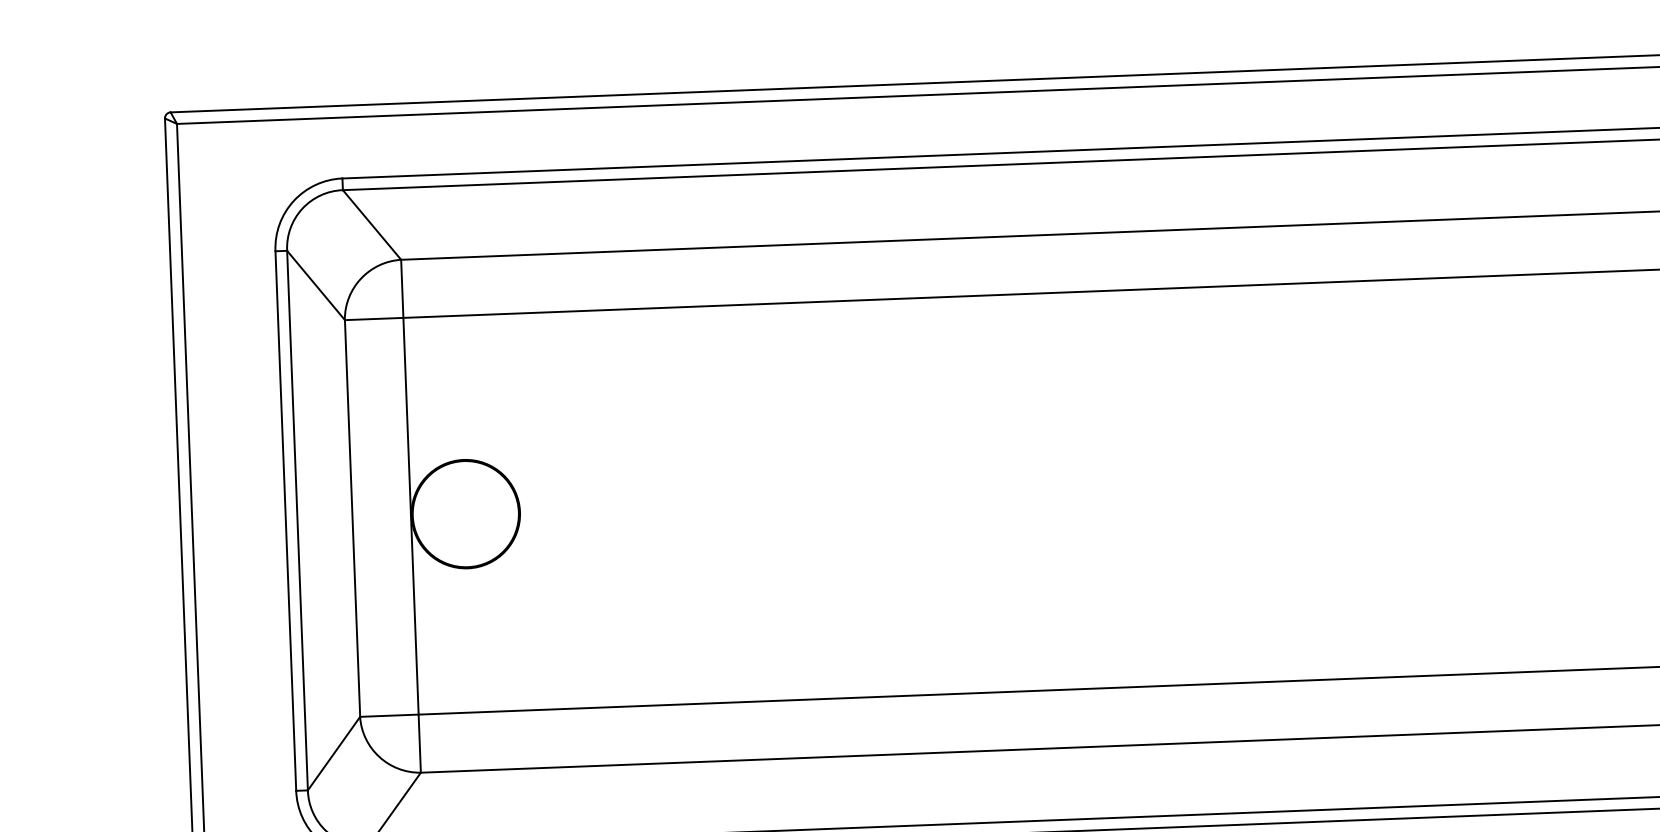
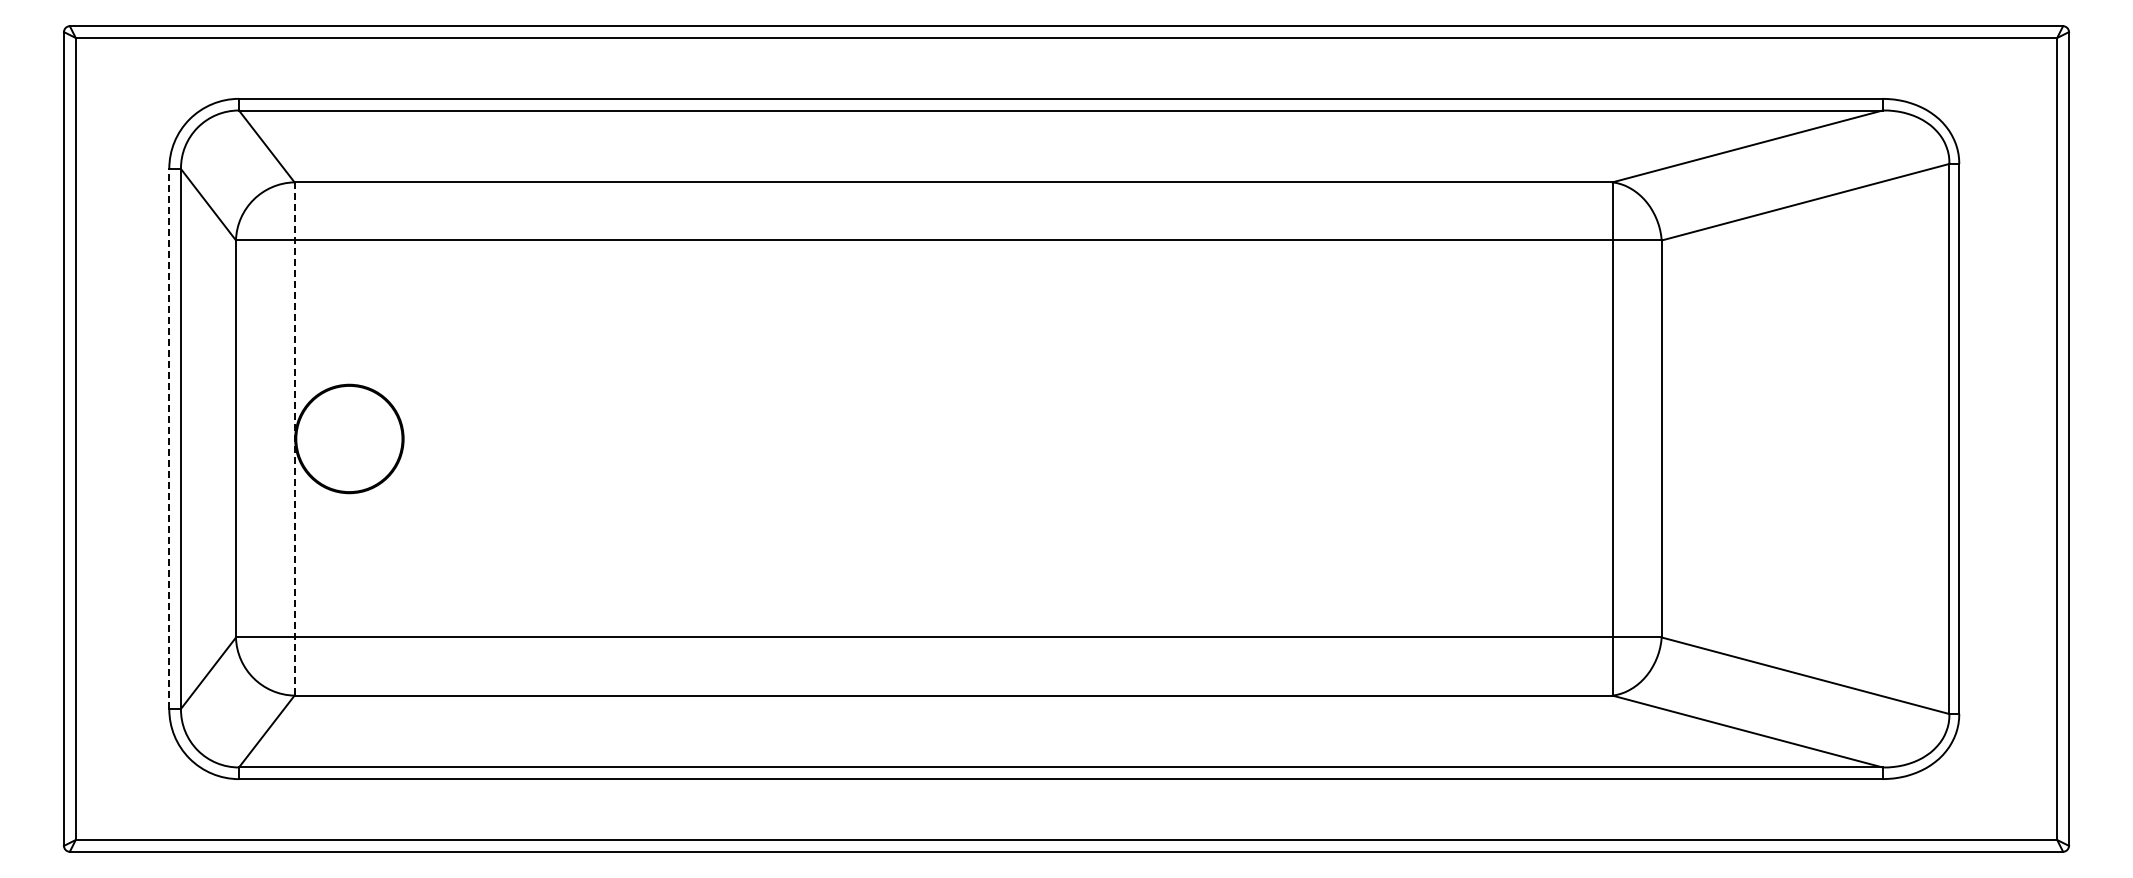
line: (410, 516) -> (294, 439), solid -> dashed
line: (286, 521) -> (169, 439), solid -> dashed

